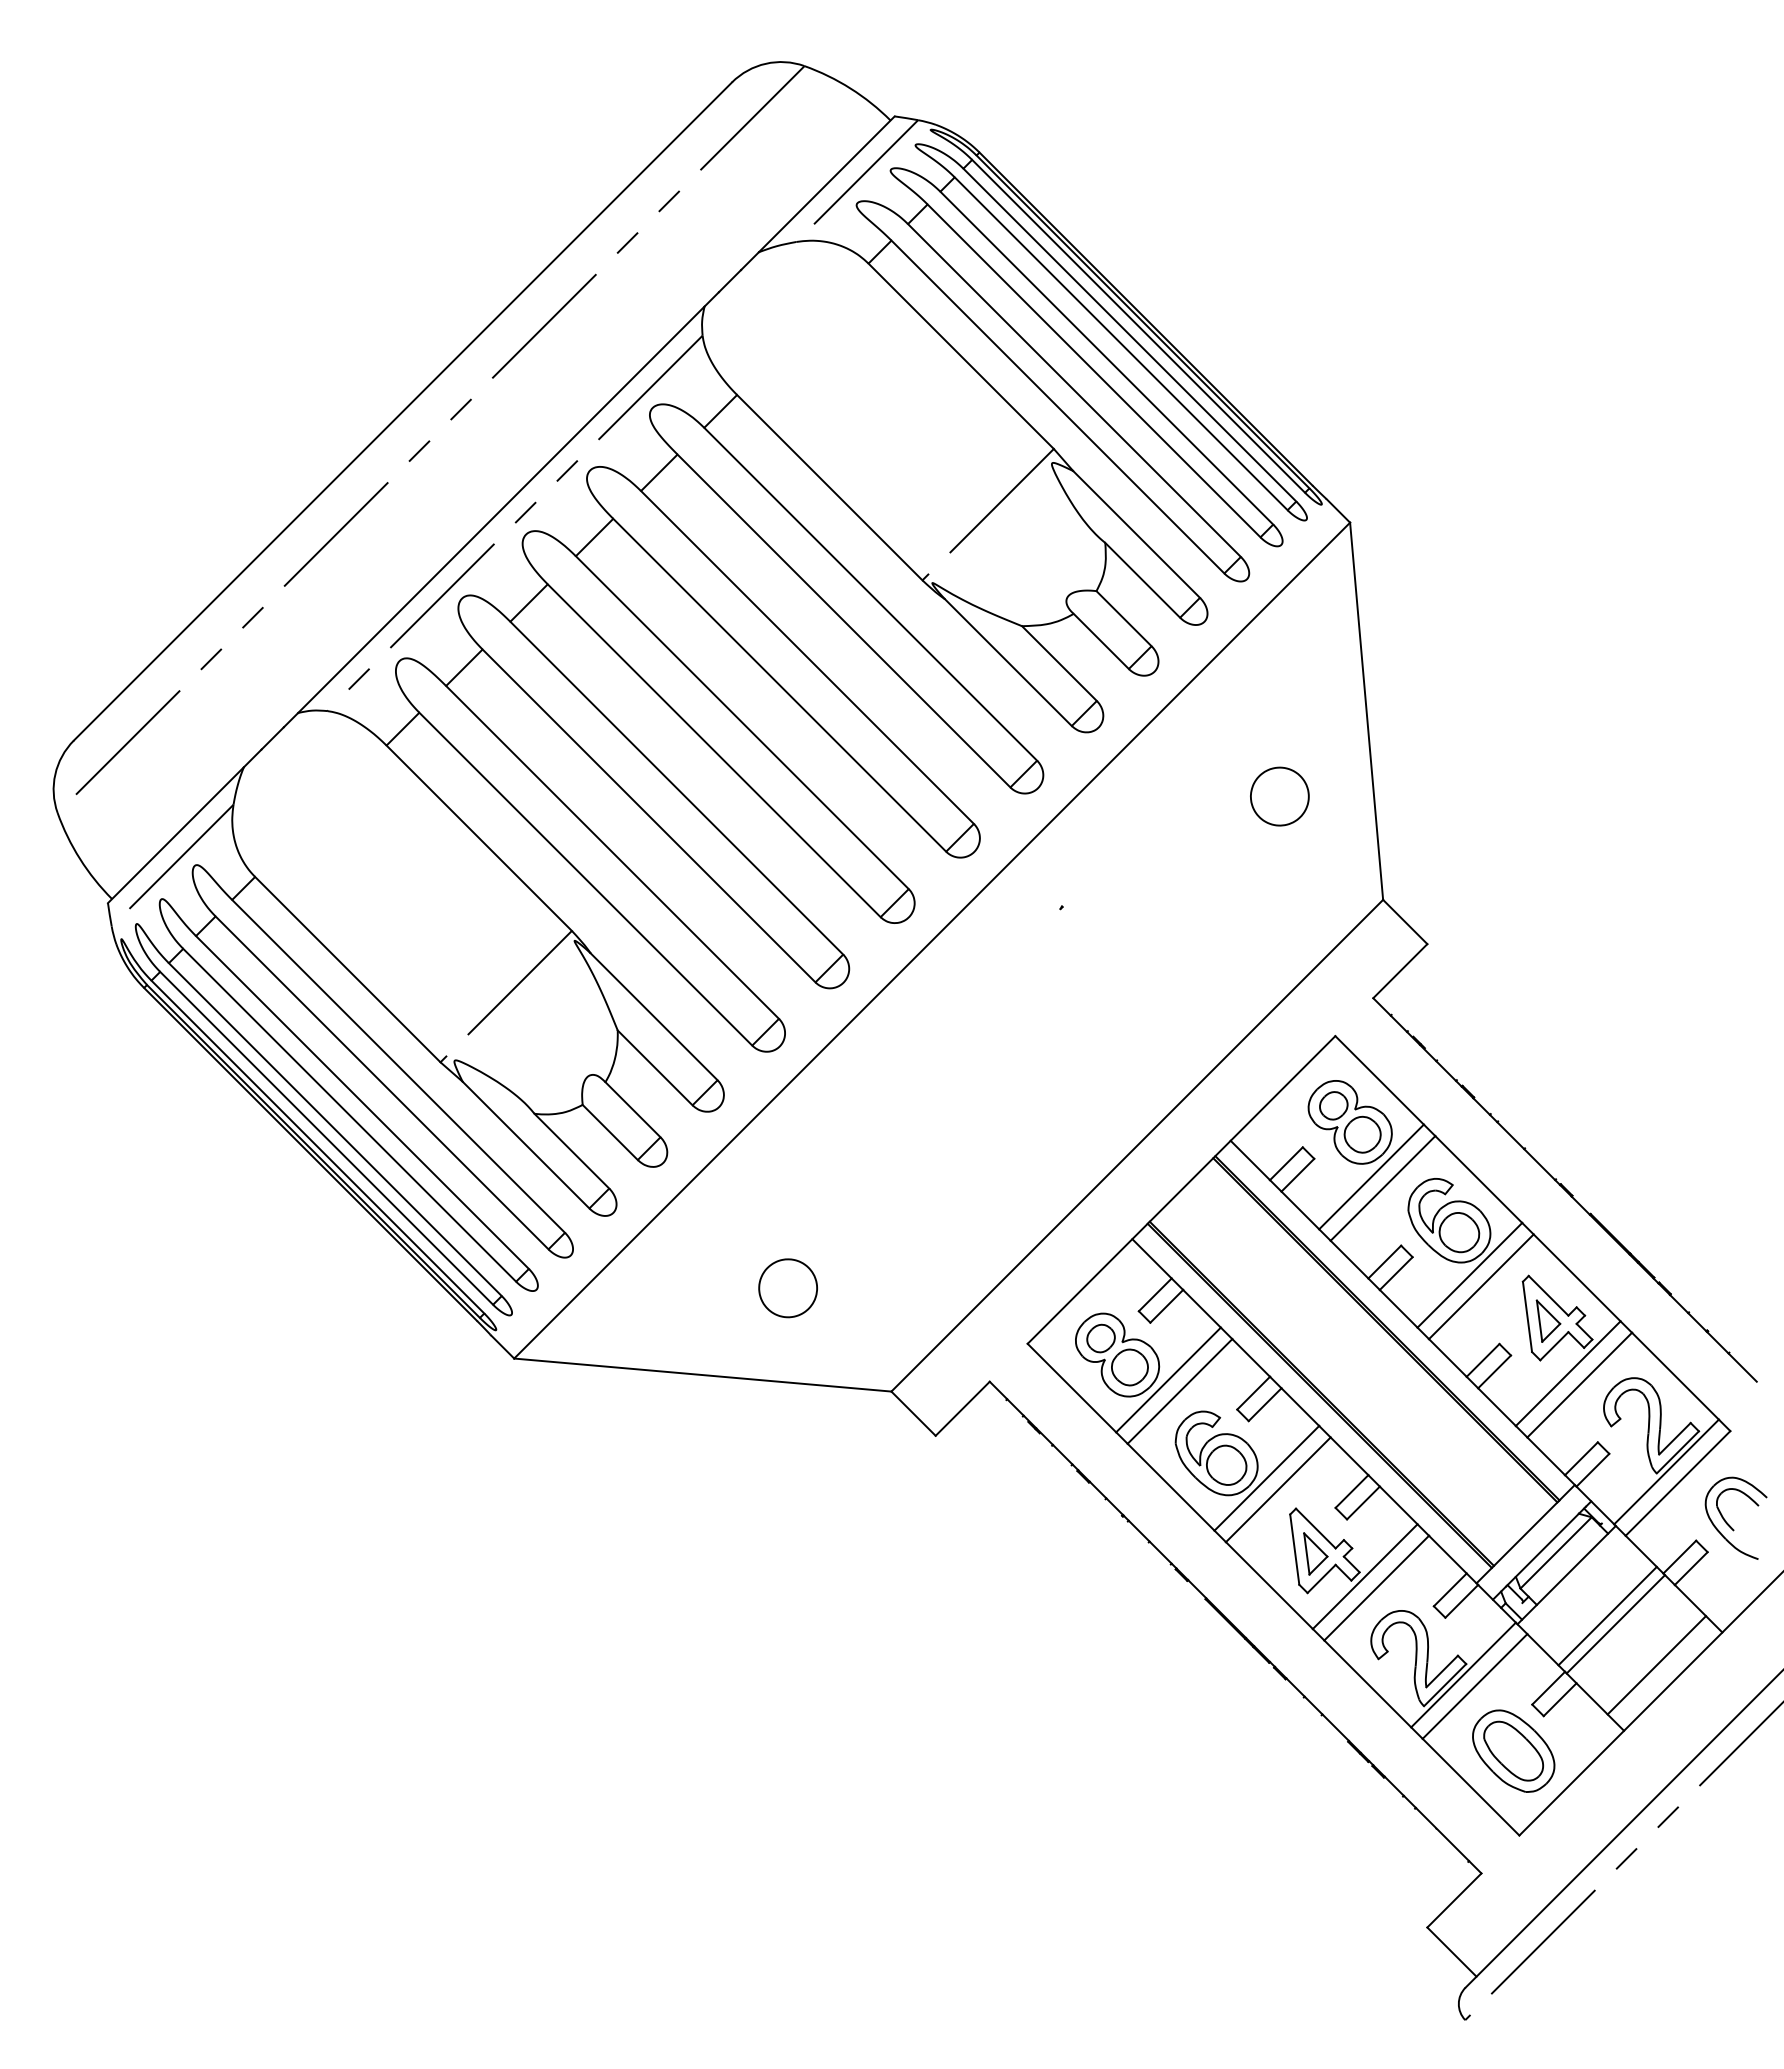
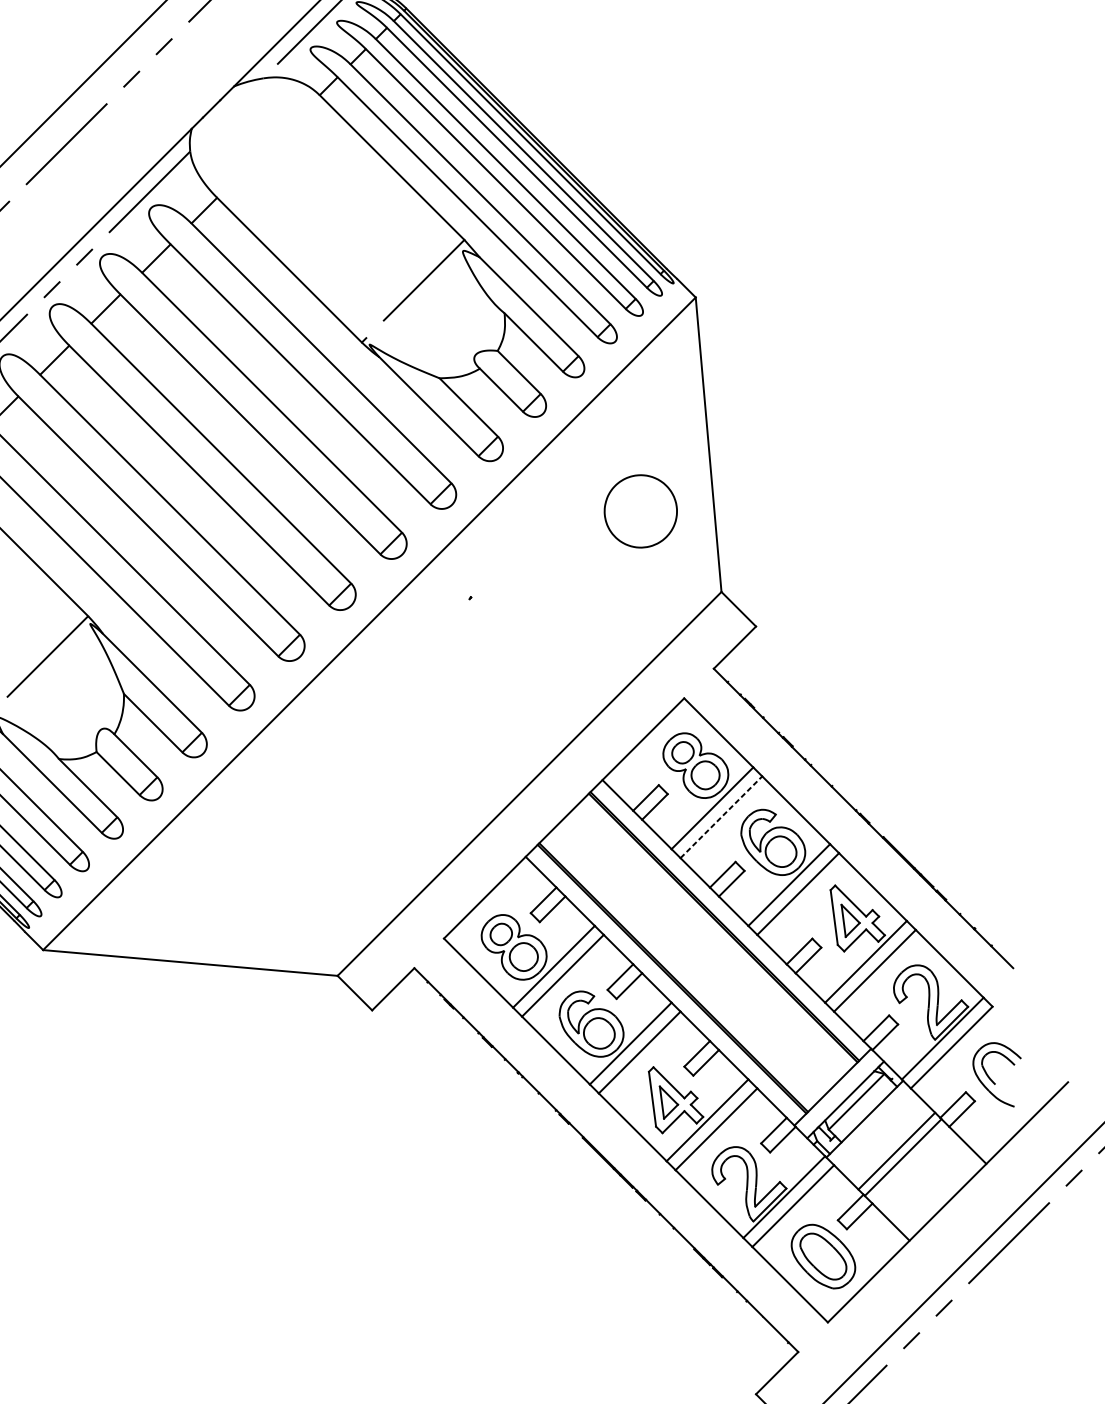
part: (1279, 796) -> (640, 511), size x1.6
line: (1383, 1188) -> (721, 817), solid -> dashed
part: (787, 1288) -> (256, 895), removed
line: (1656, 1665) -> (934, 1189), removed

